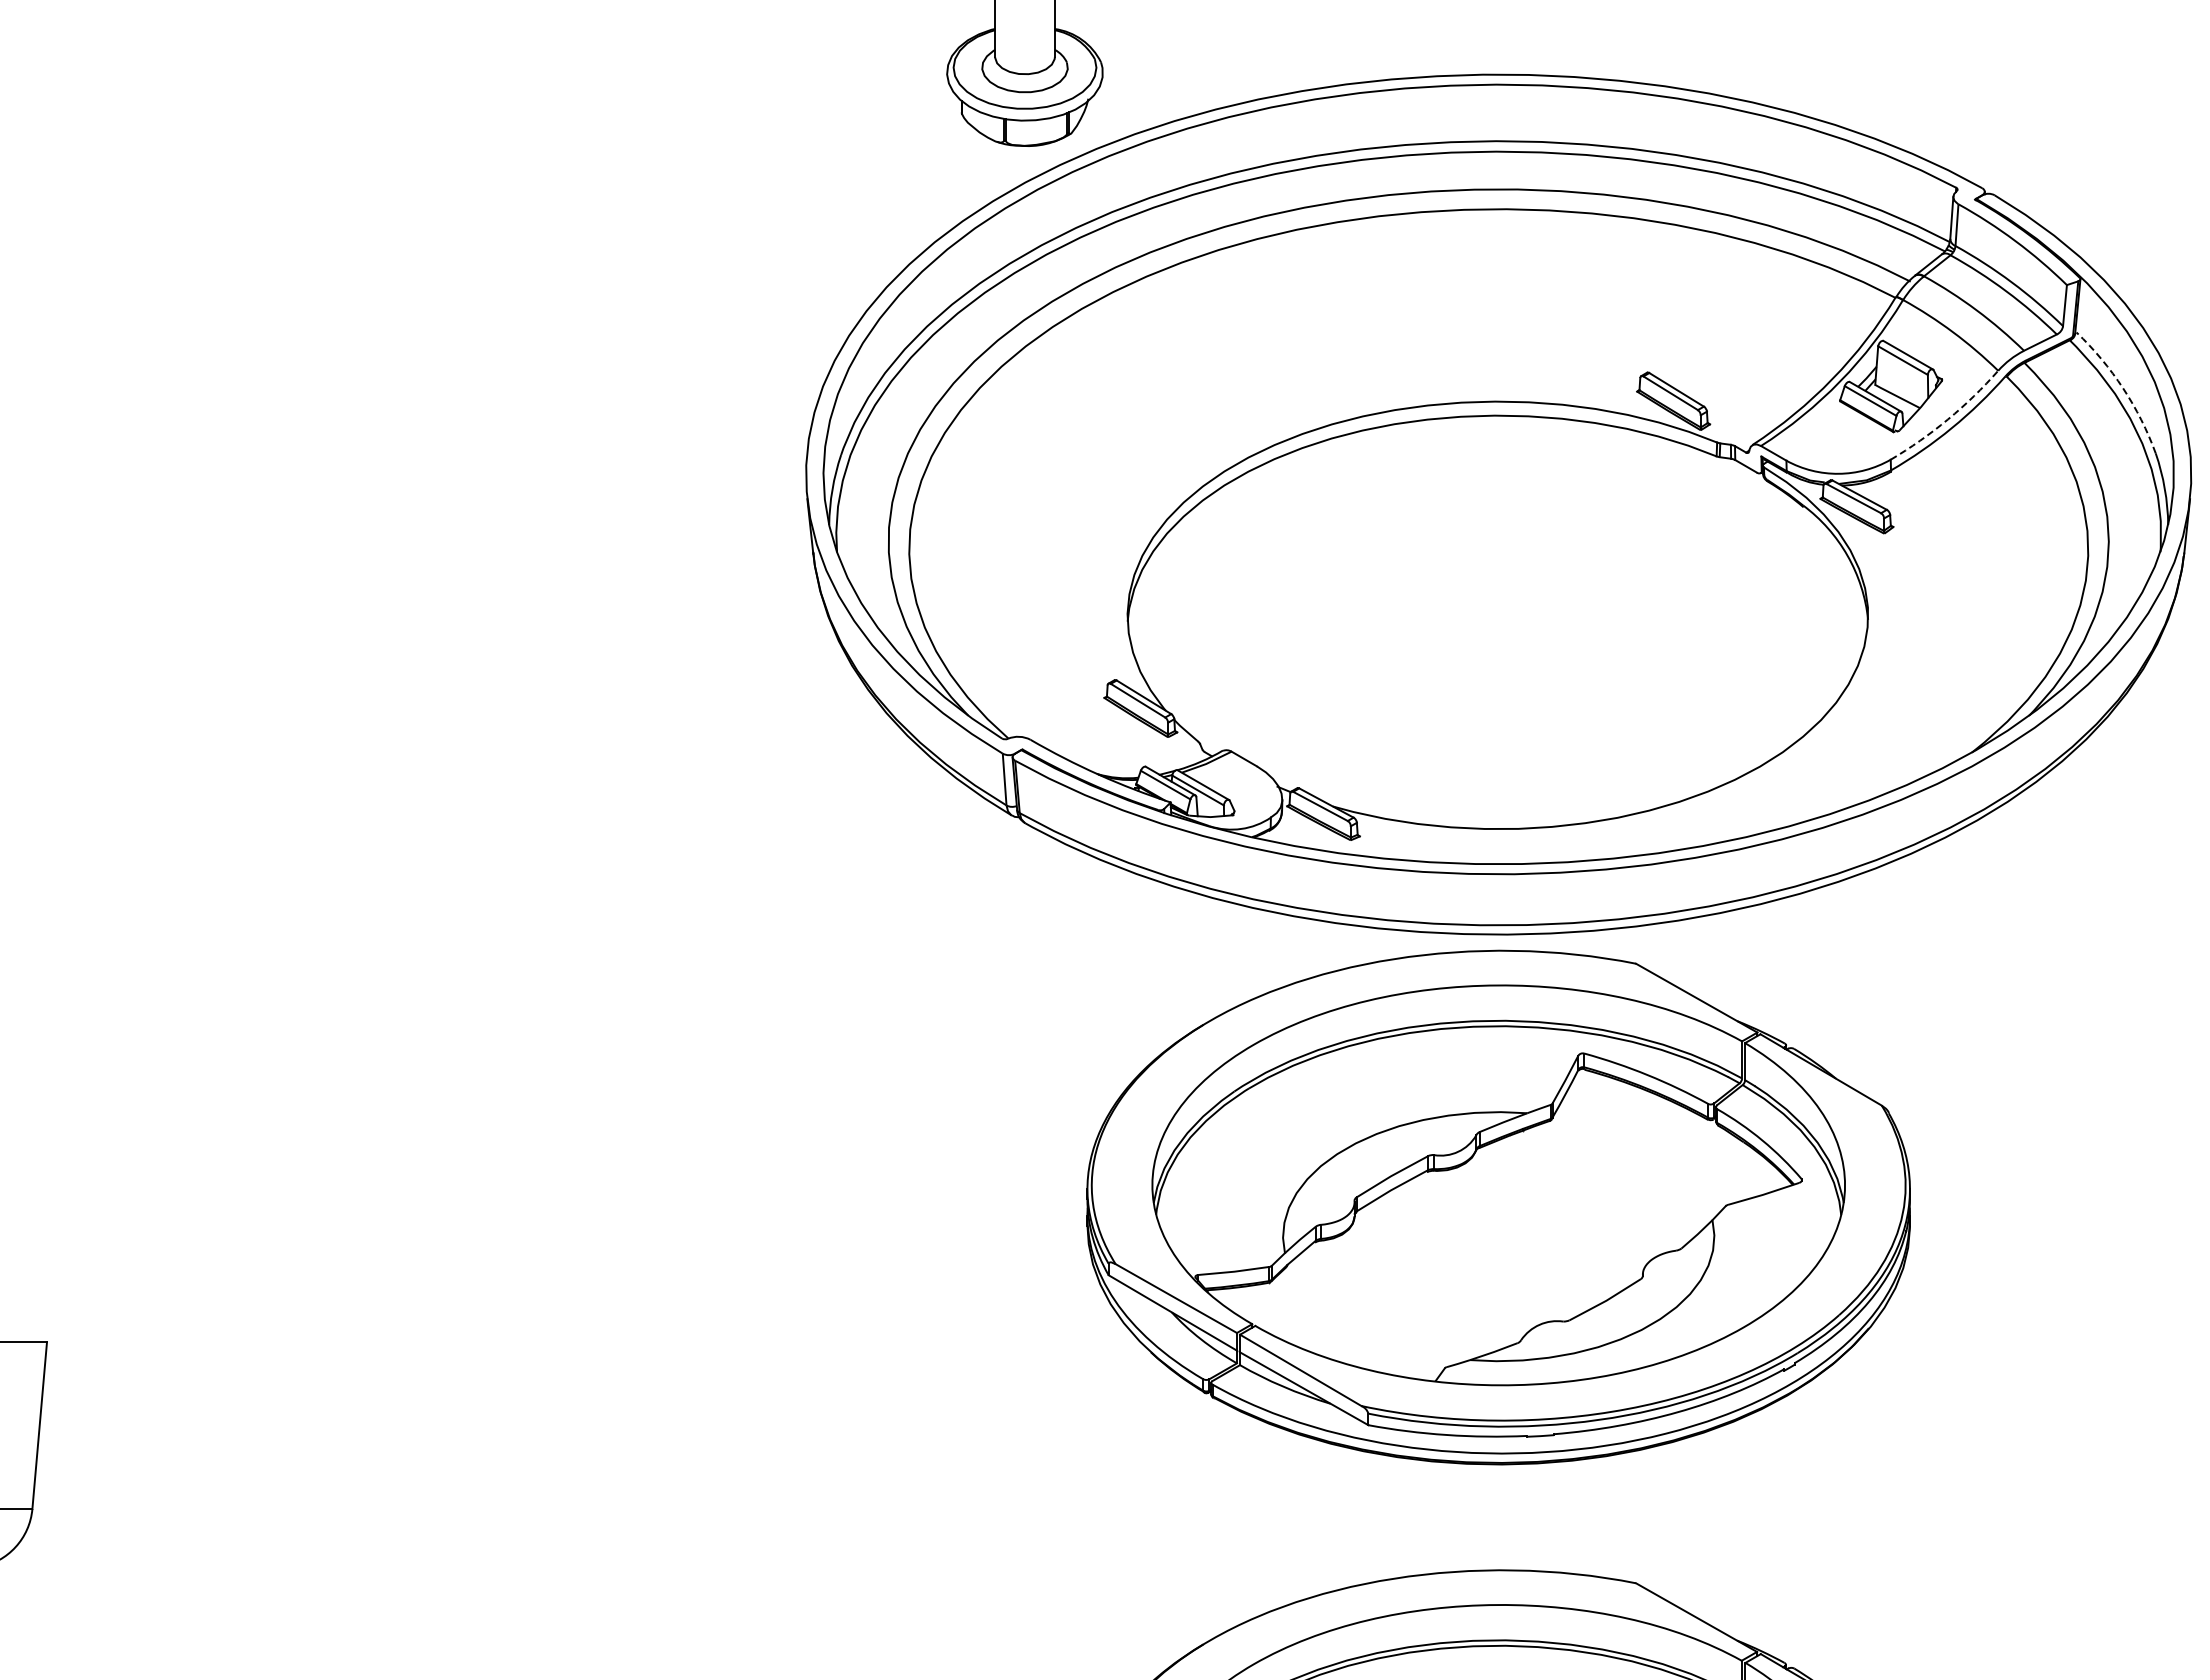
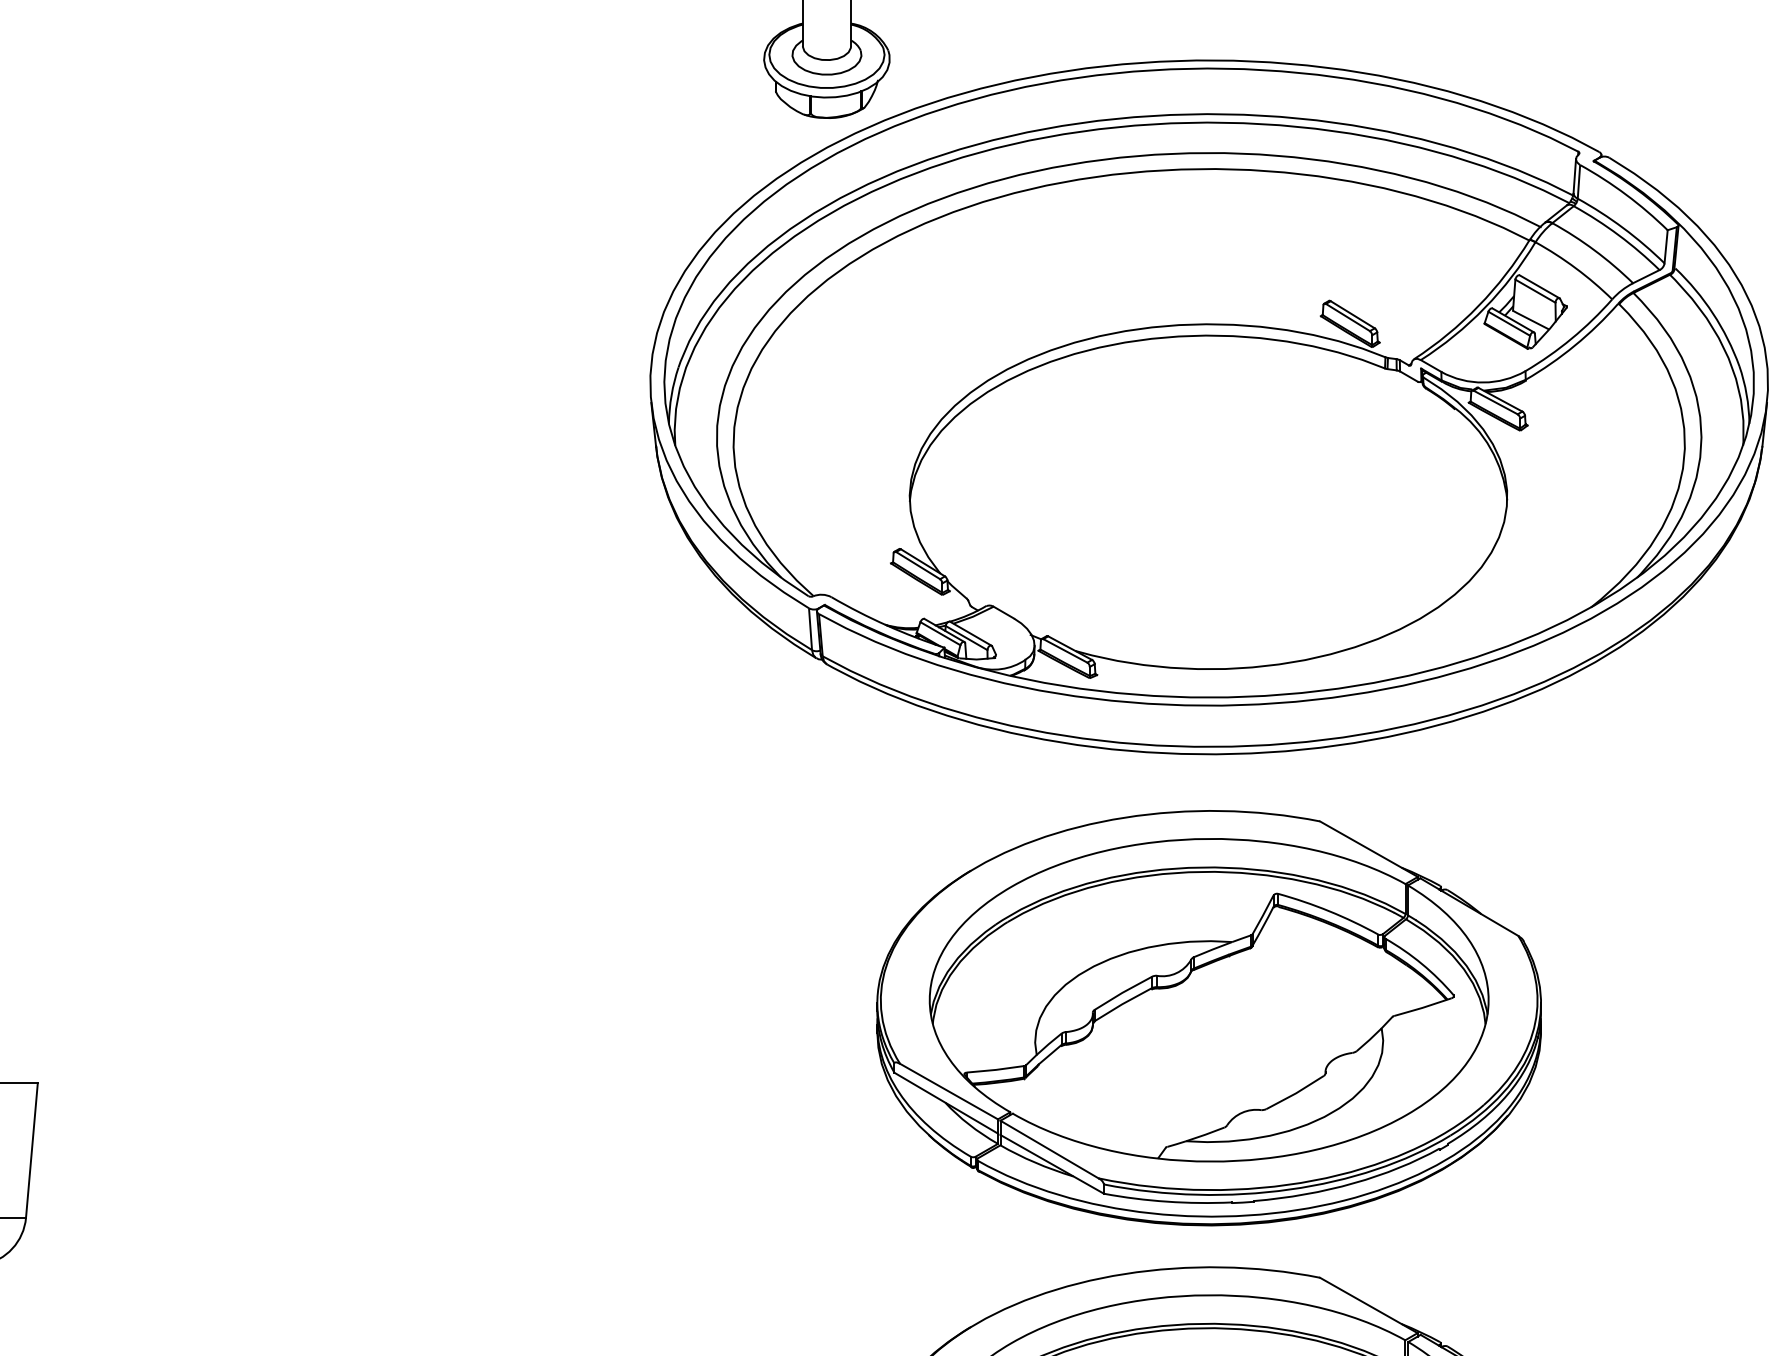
arc: (2123, 388) -> (1713, 313), dashed -> solid
arc: (1947, 419) -> (1571, 338), dashed -> solid
part: (1498, 1207) -> (1209, 1018), moved

